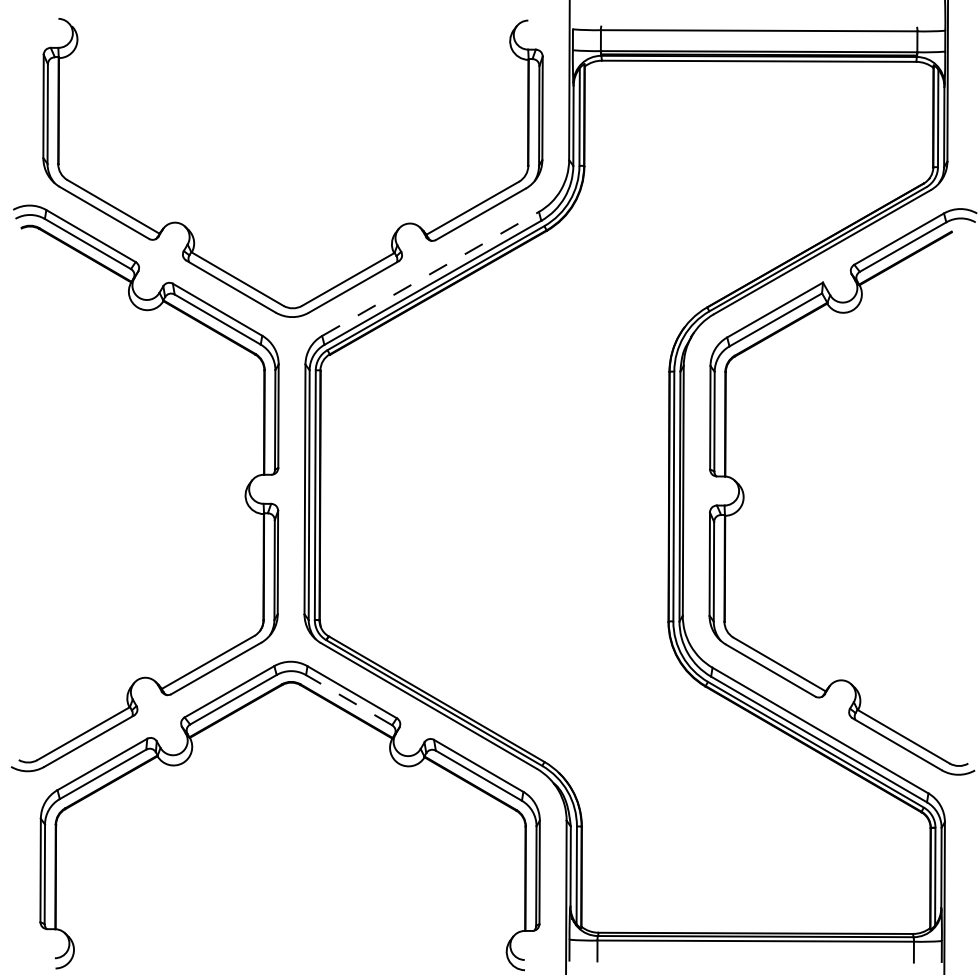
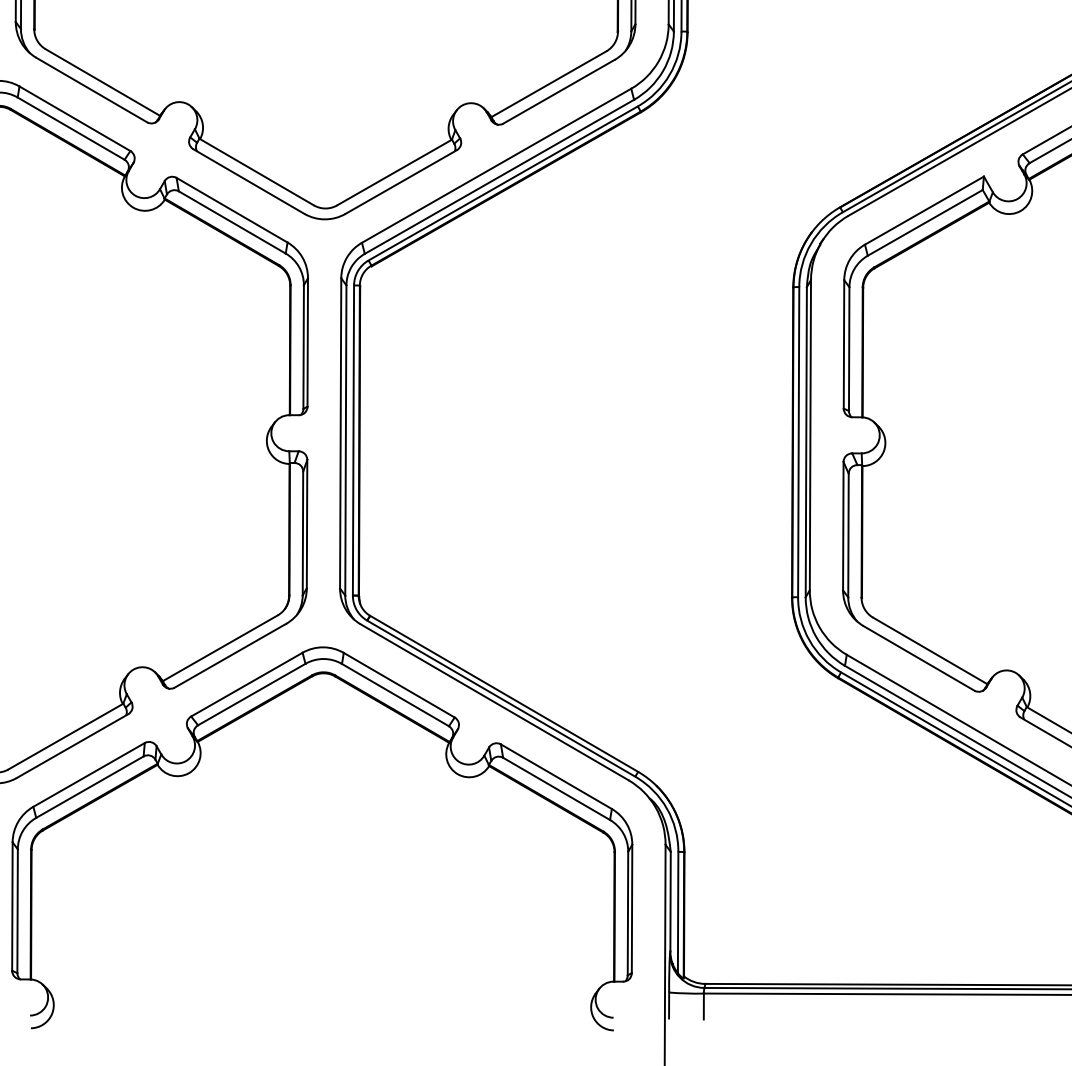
line: (430, 273) -> (496, 165), dashed -> solid
line: (349, 700) -> (395, 695), dashed -> solid

